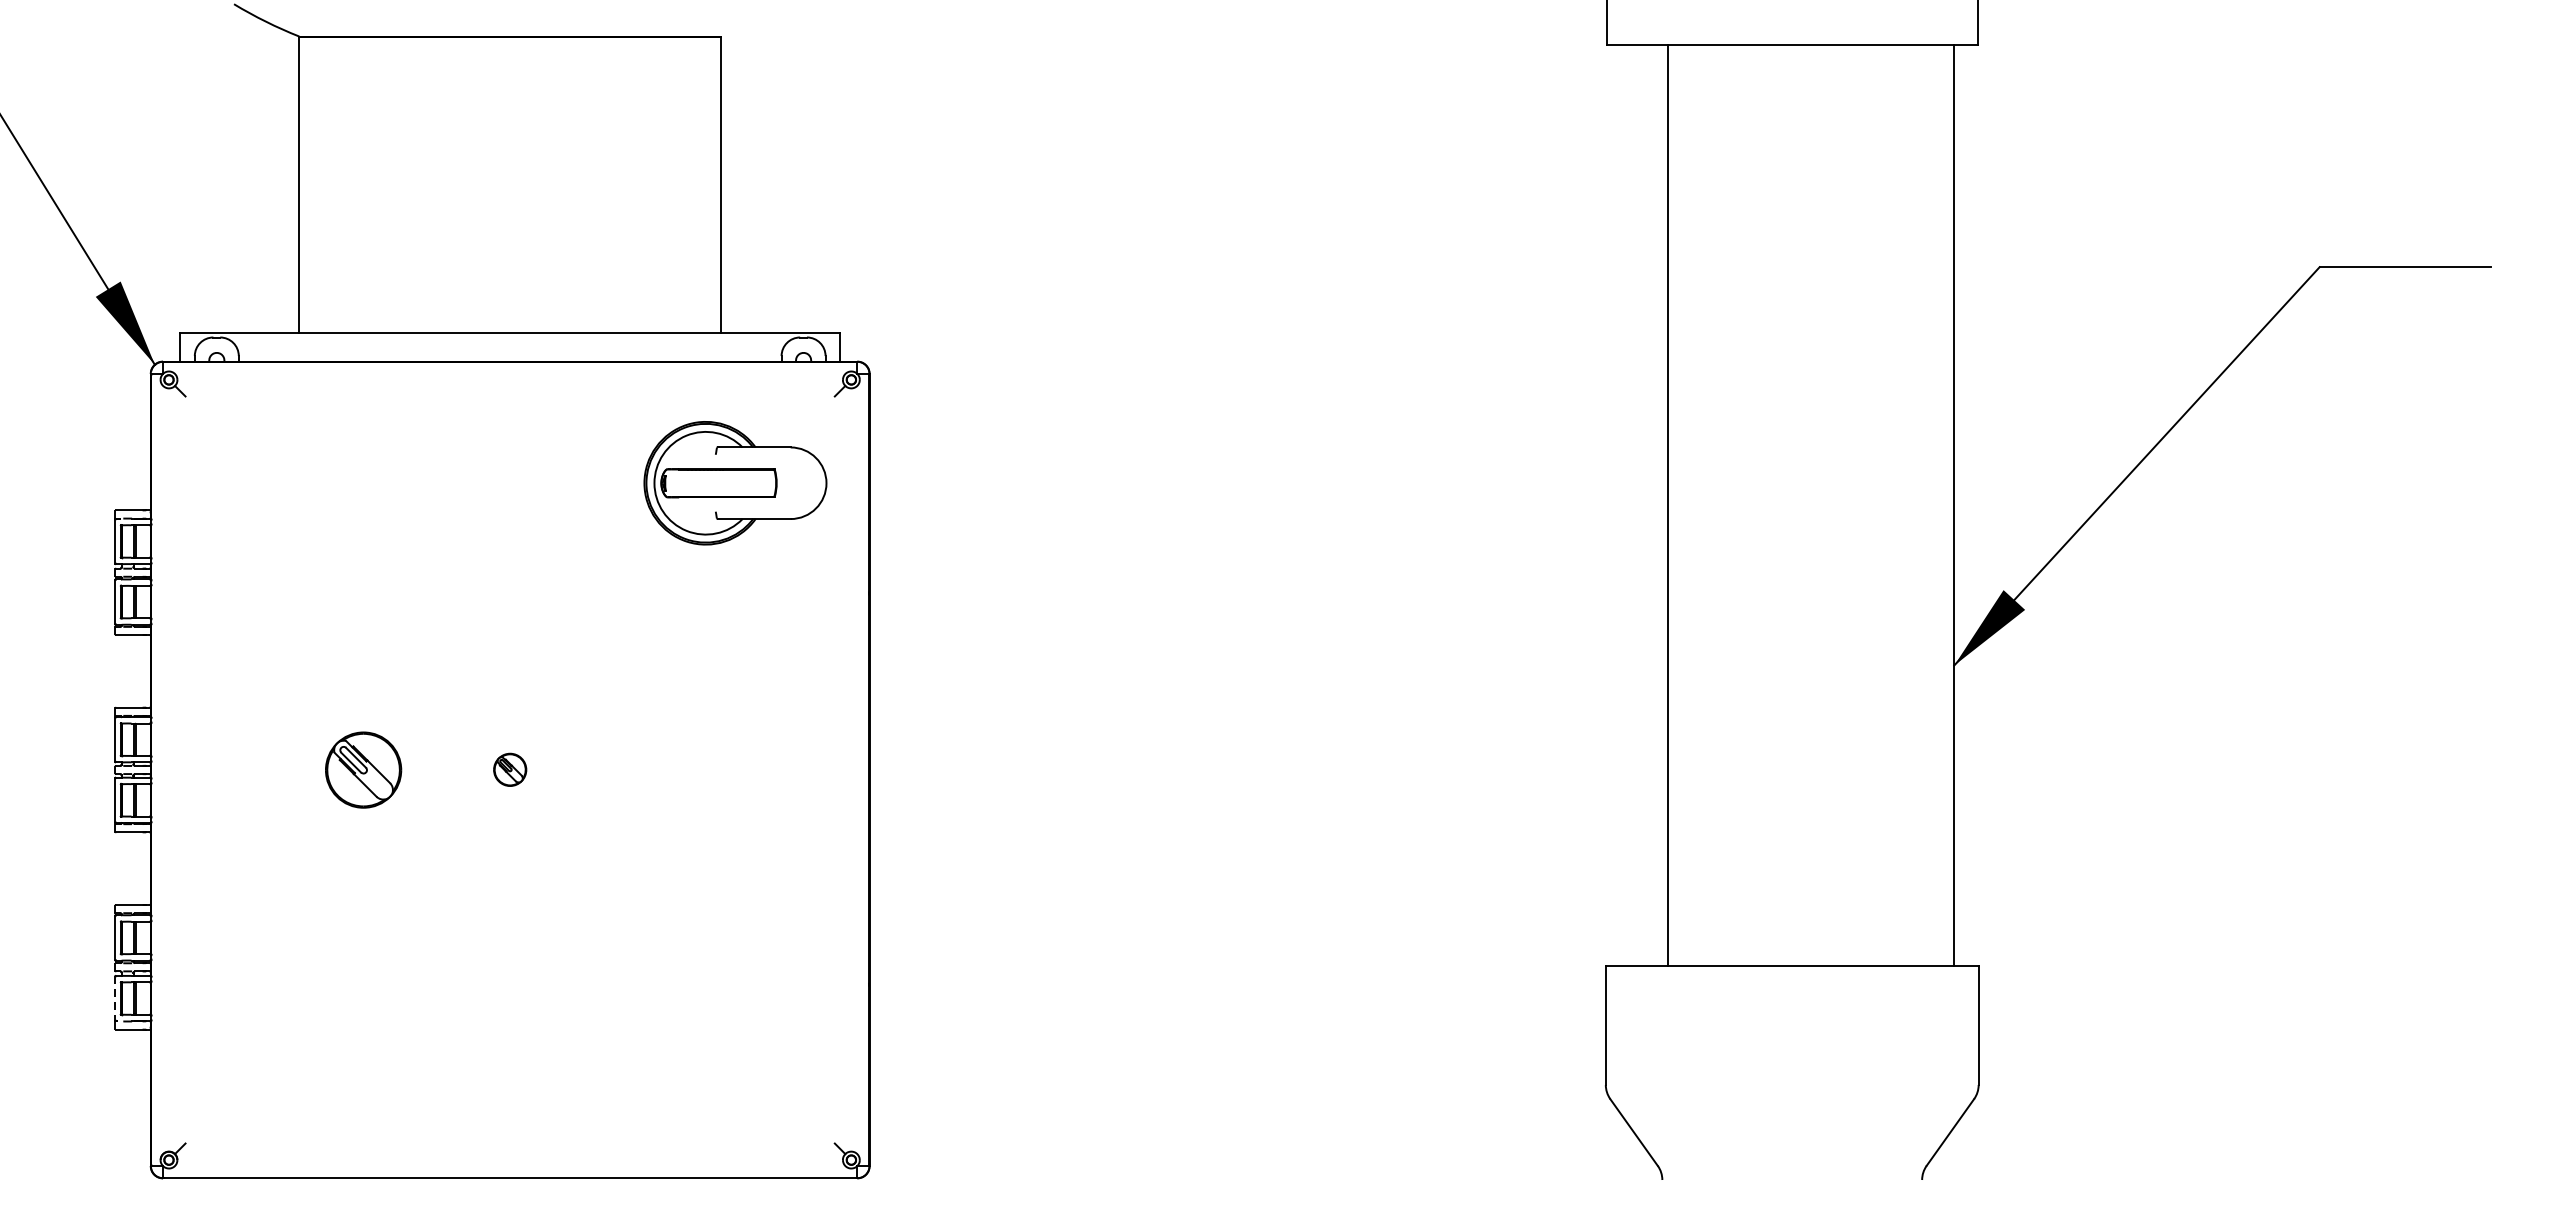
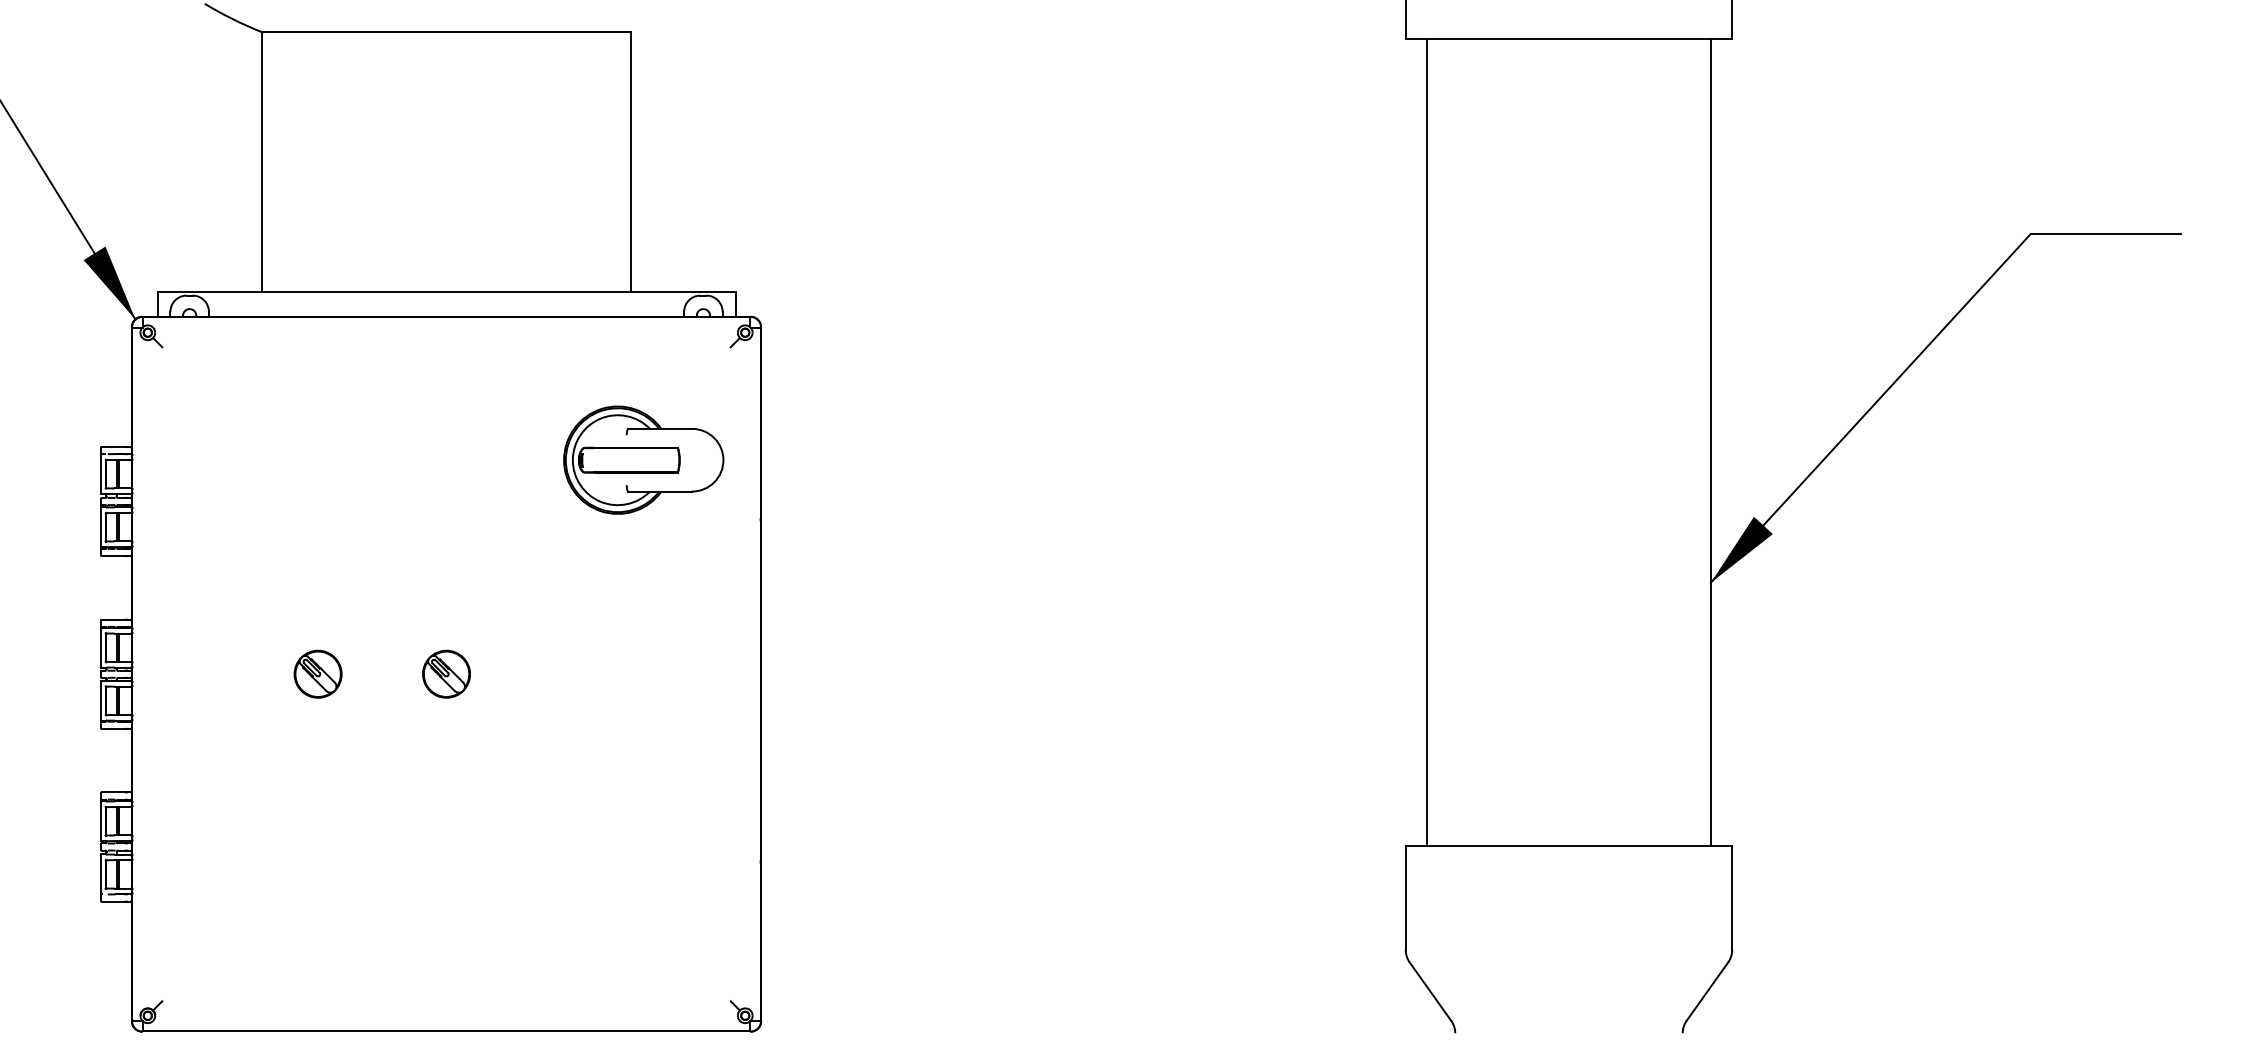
part: (735, 482) -> (643, 459), moved
line: (1668, 505) -> (1427, 442), moved
part: (362, 769) -> (317, 673), size x0.71
part: (510, 769) -> (446, 673), size x1.67
line: (114, 998) -> (100, 874), dashed -> solid

